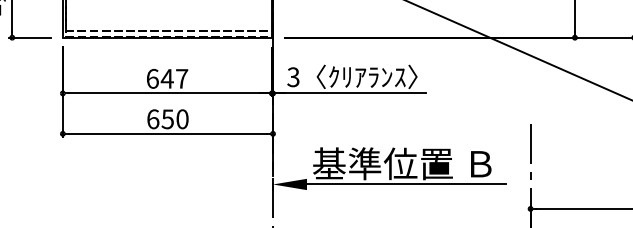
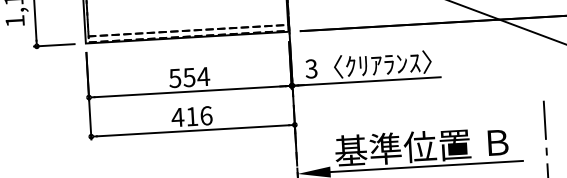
text: (167, 78) -> (189, 77), 647 -> 554
text: (167, 119) -> (191, 116), 650 -> 416

